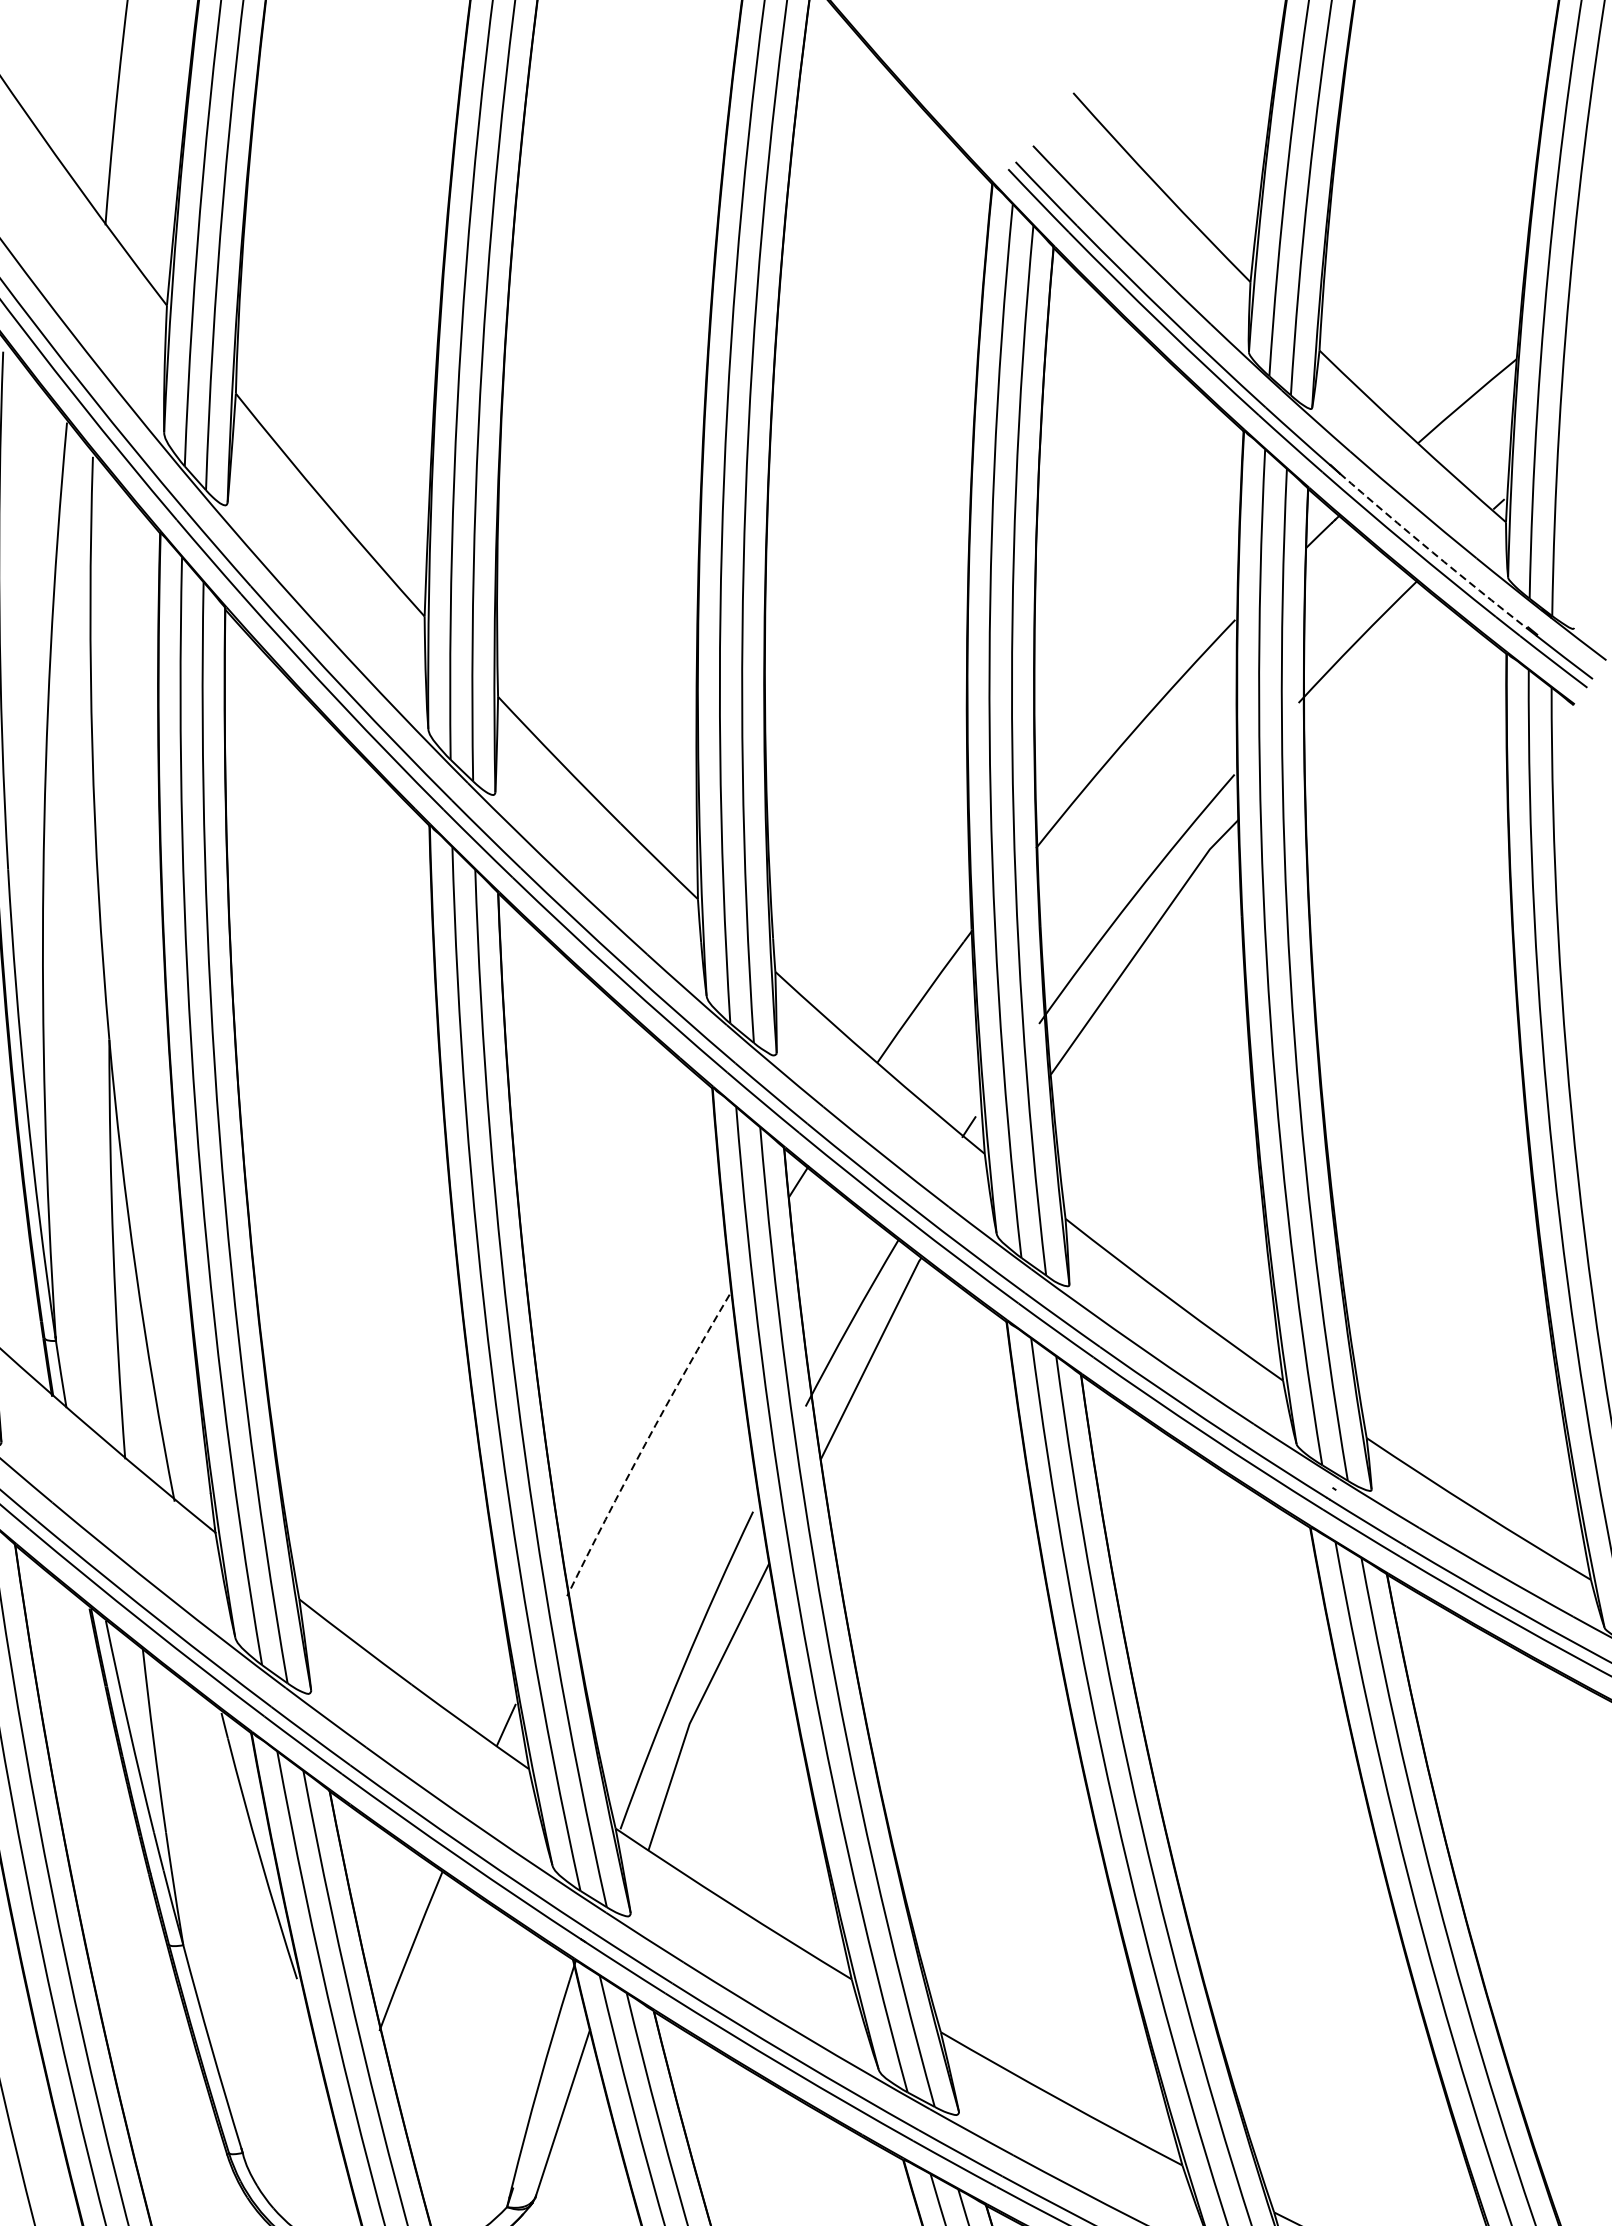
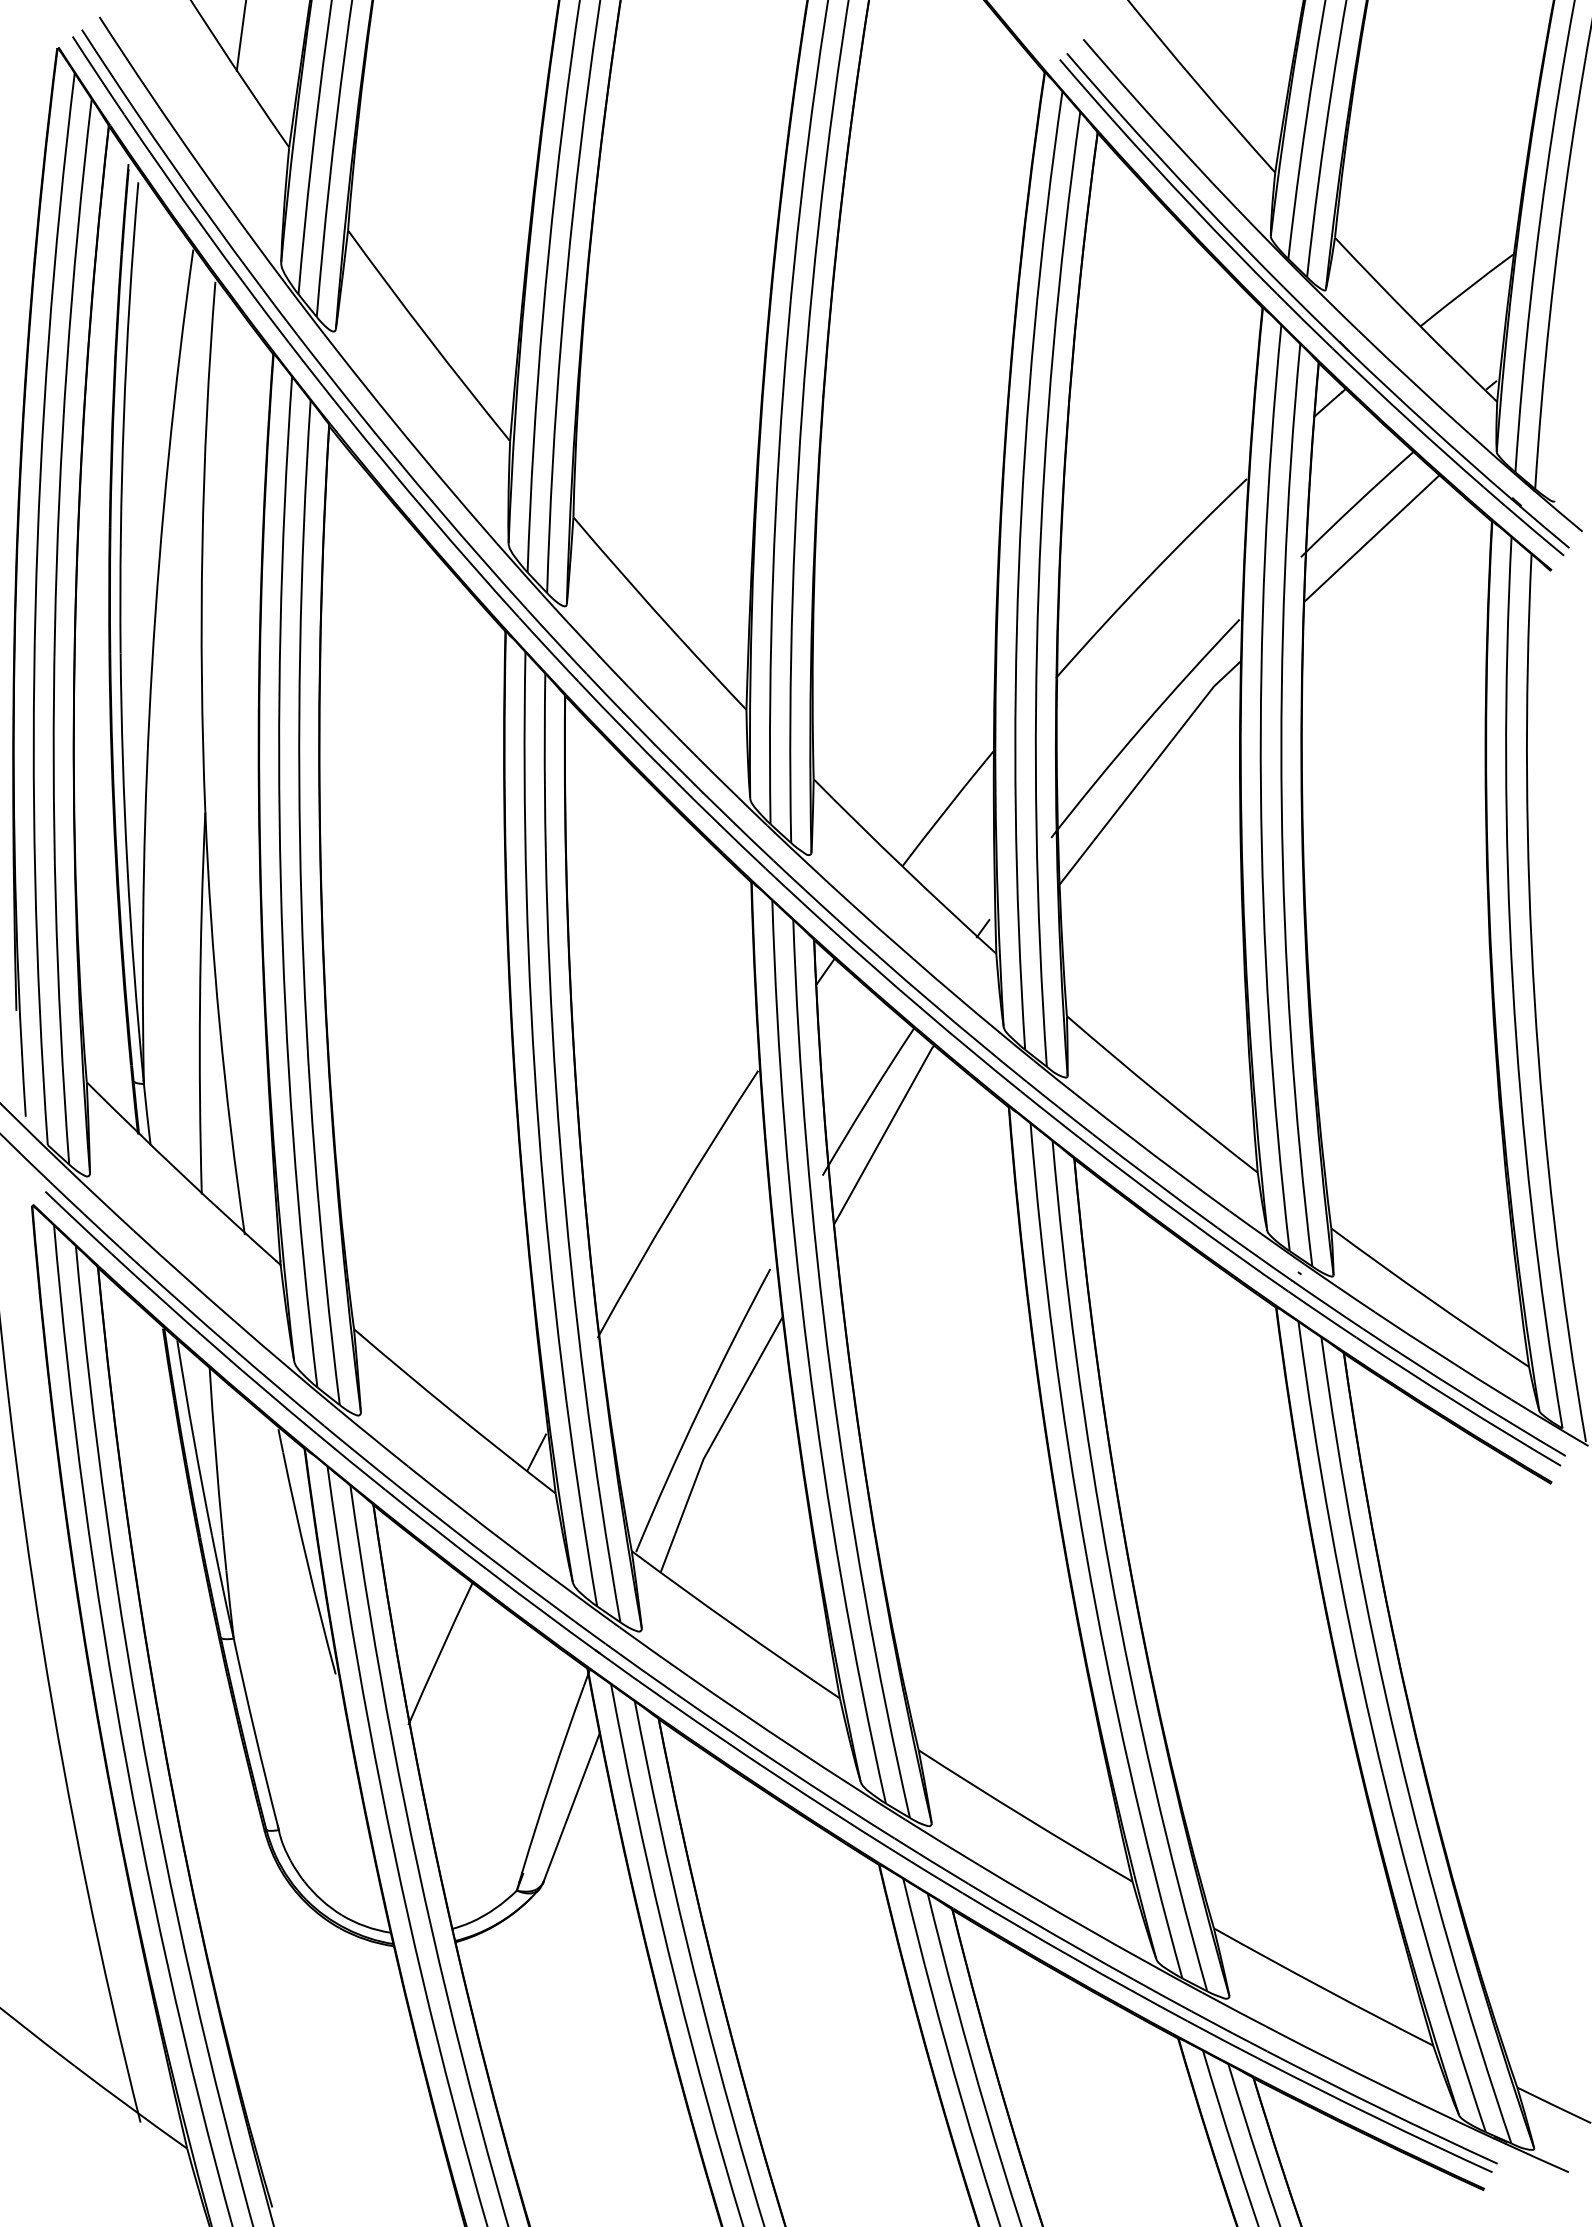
arc: (1432, 551) -> (1429, 425), dashed -> solid
line: (1375, 678) -> (1371, 538), added
arc: (645, 1443) -> (675, 1202), dashed -> solid

